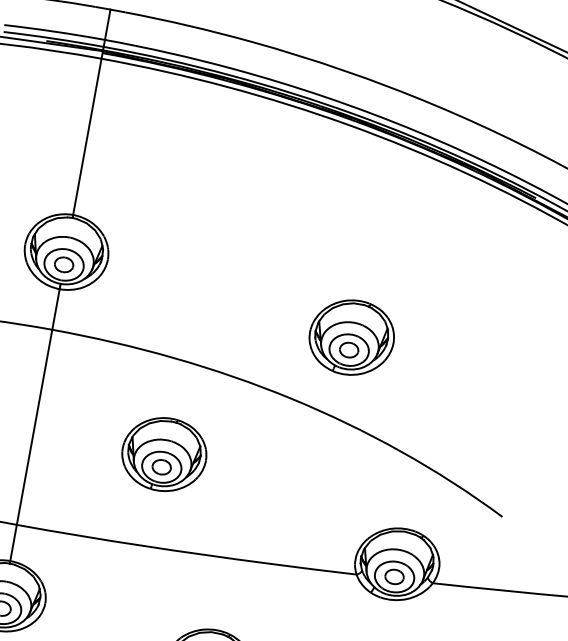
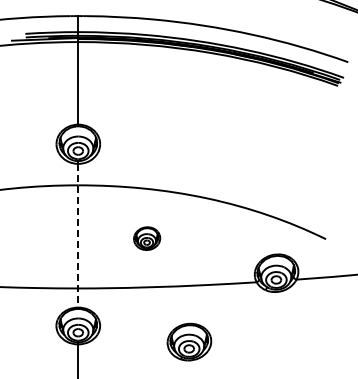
part: (350, 337) -> (231, 161), removed
line: (35, 426) -> (78, 236), solid -> dashed
part: (163, 453) -> (146, 238), size x0.6

